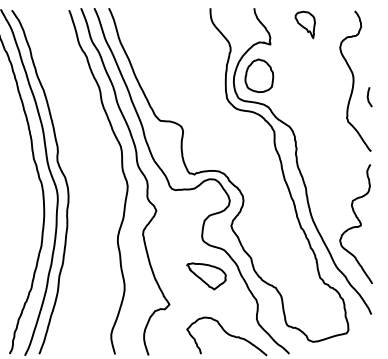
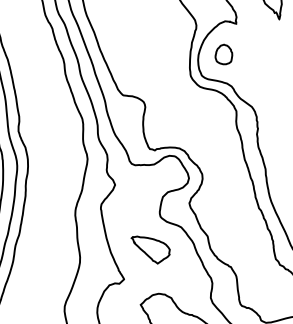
part: (259, 75) -> (224, 54), size x0.6
part: (206, 276) -> (150, 250), moved

